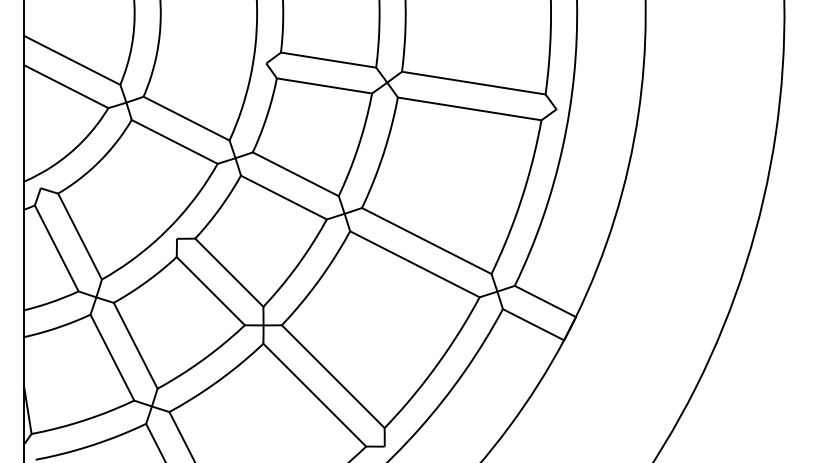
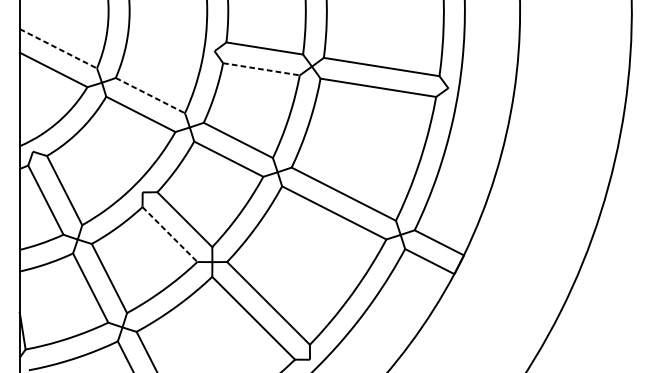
line: (72, 60) -> (58, 48), solid -> dashed
line: (324, 86) -> (261, 69), solid -> dashed
line: (187, 118) -> (151, 95), solid -> dashed
line: (211, 291) -> (170, 234), solid -> dashed

